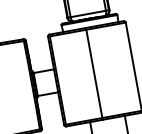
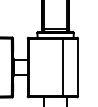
line: (94, 73) -> (62, 67), moved

